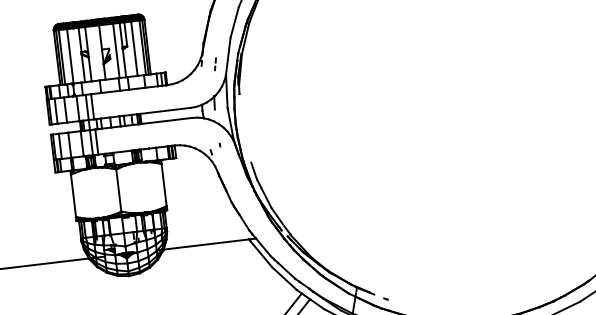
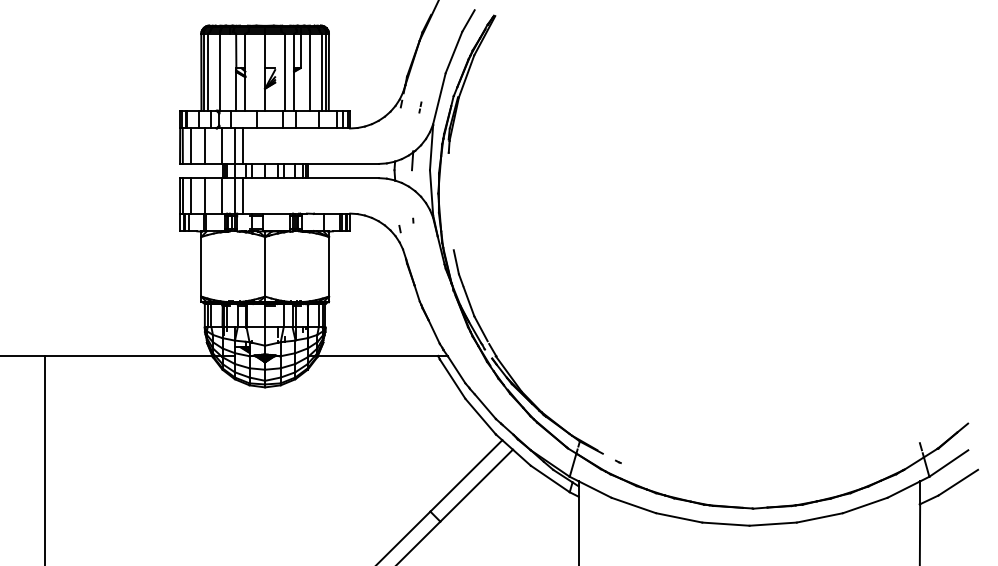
part: (215, 64) -> (420, 107), size x0.62

